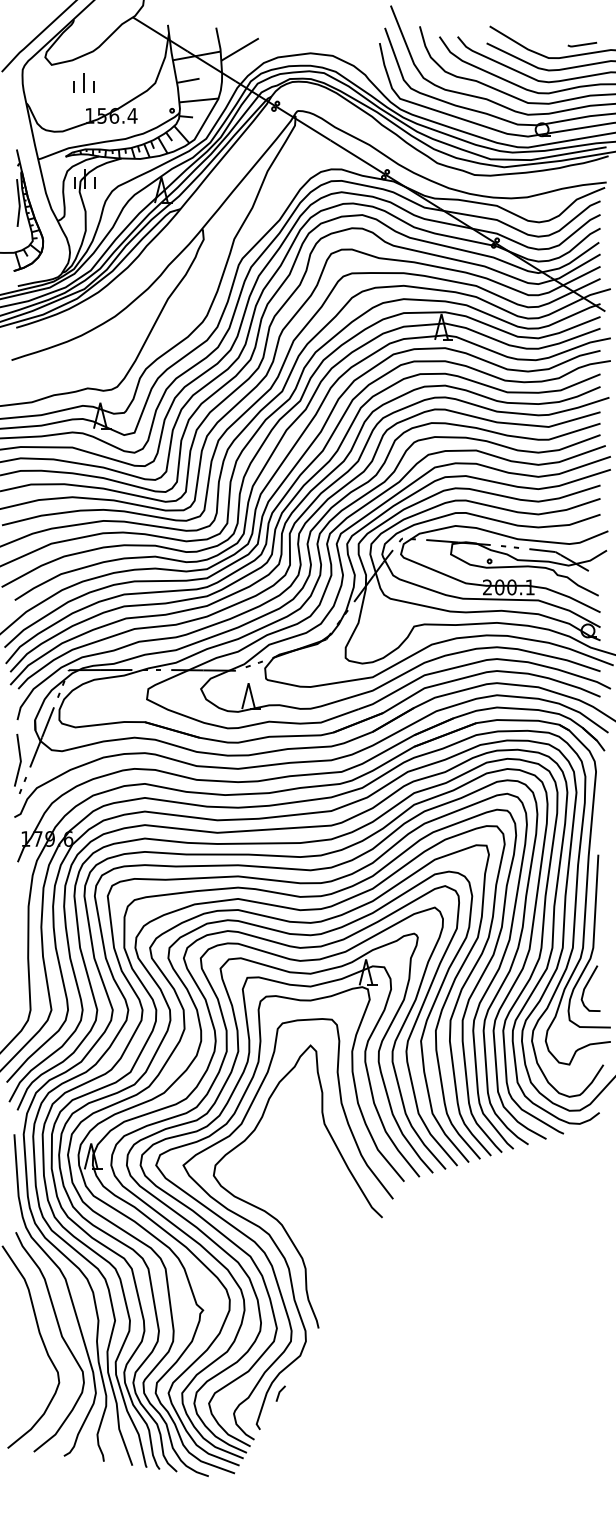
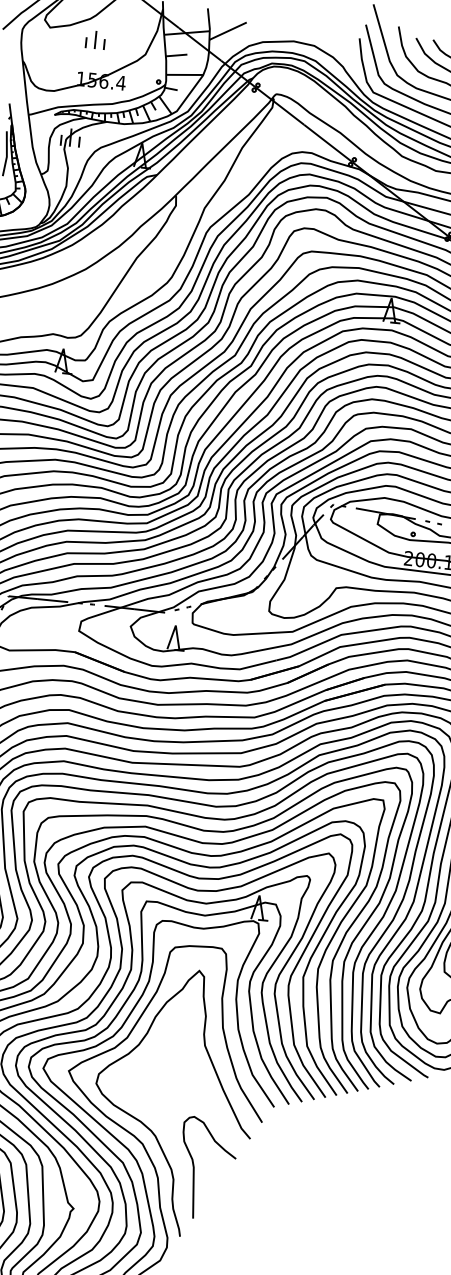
part: (83, 82) -> (95, 39), moved
curve: (326, 1253) -> (194, 1167), added

